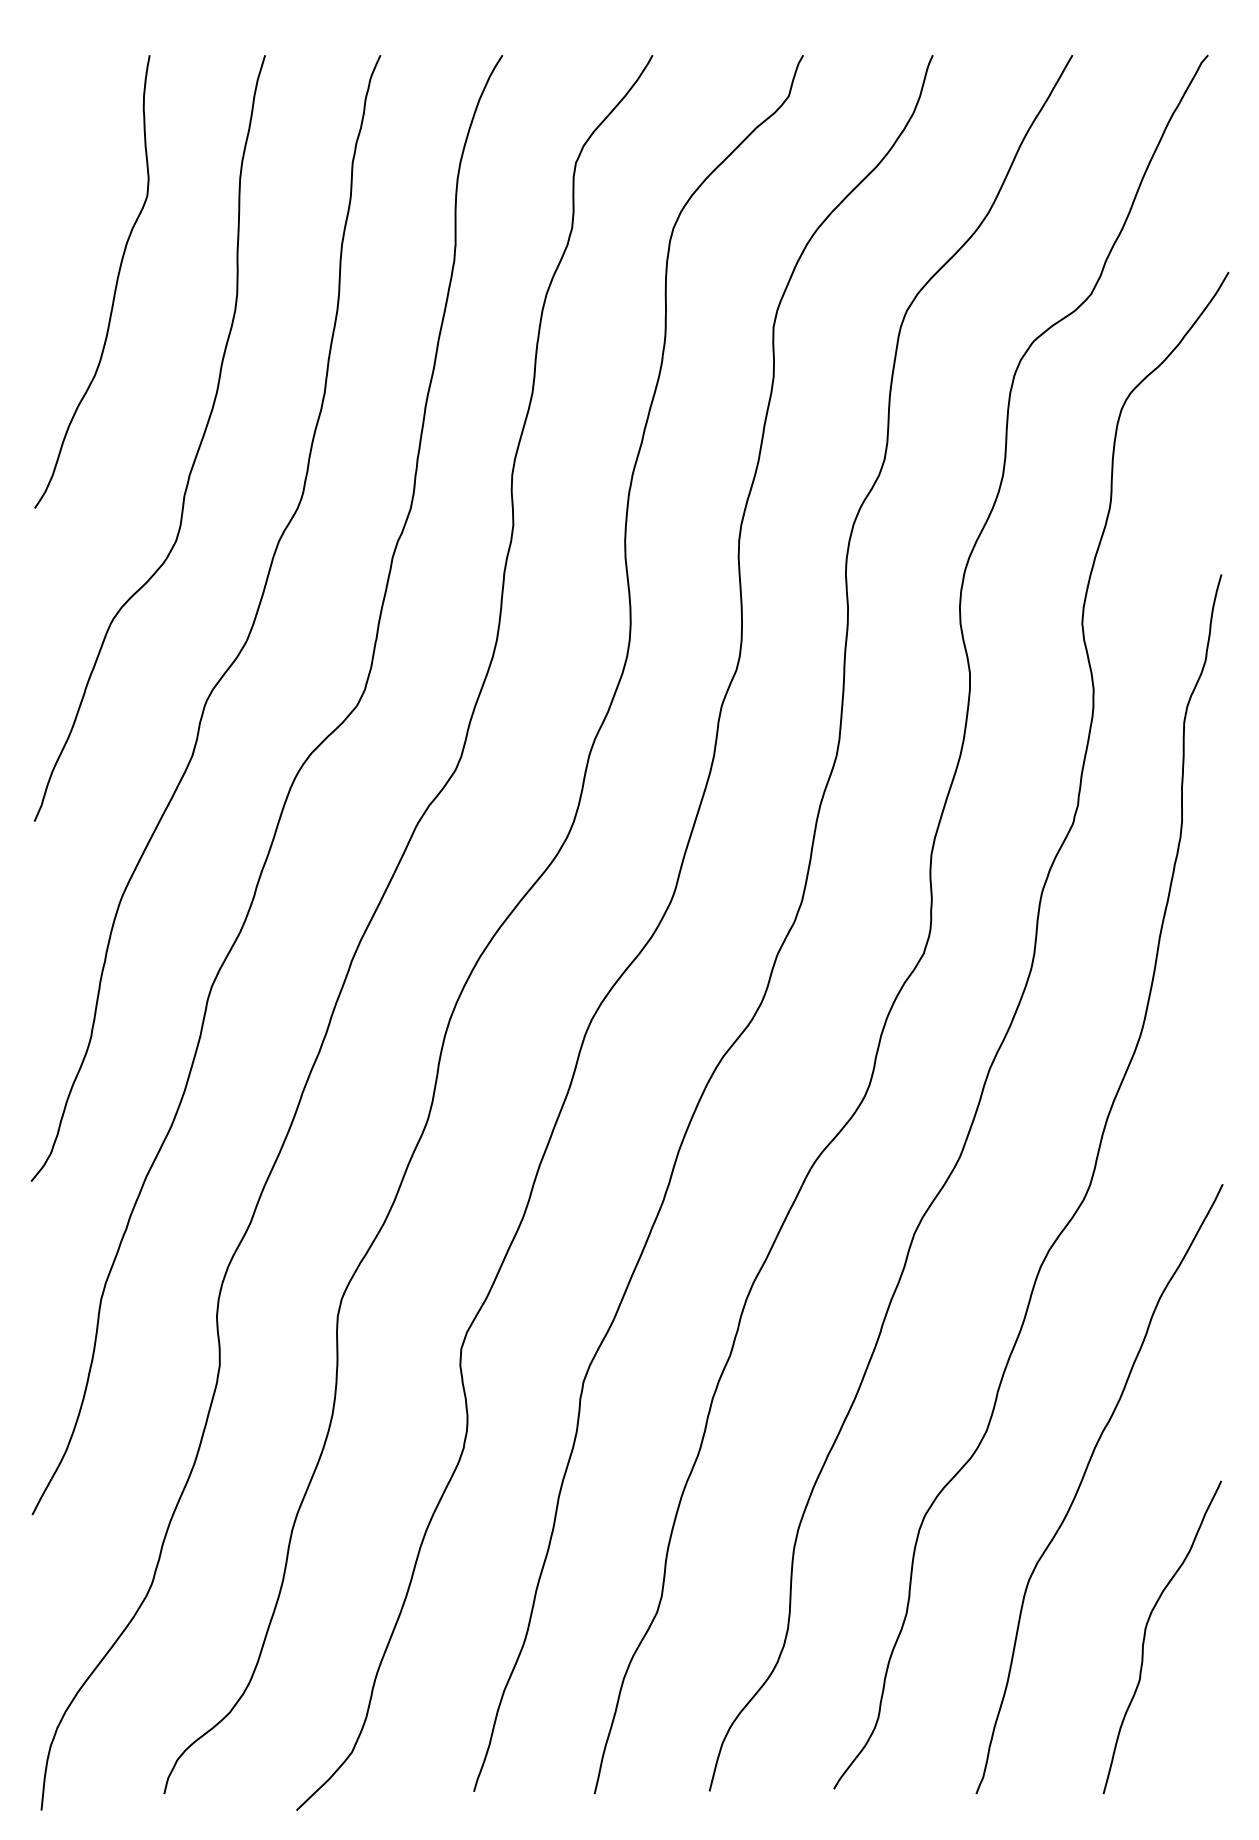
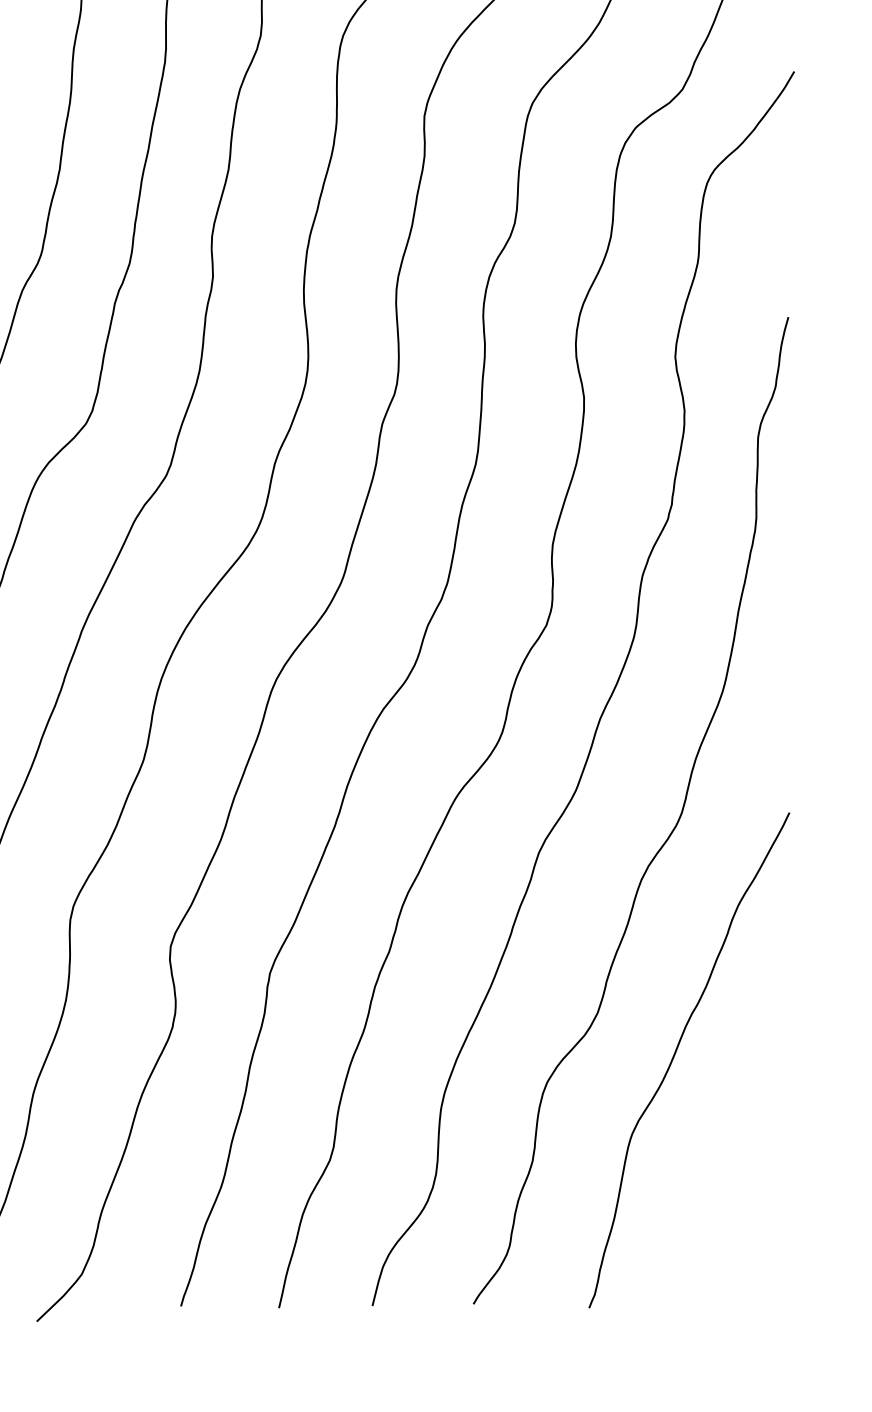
curve: (1145, 1637) -> (726, 1180), removed

